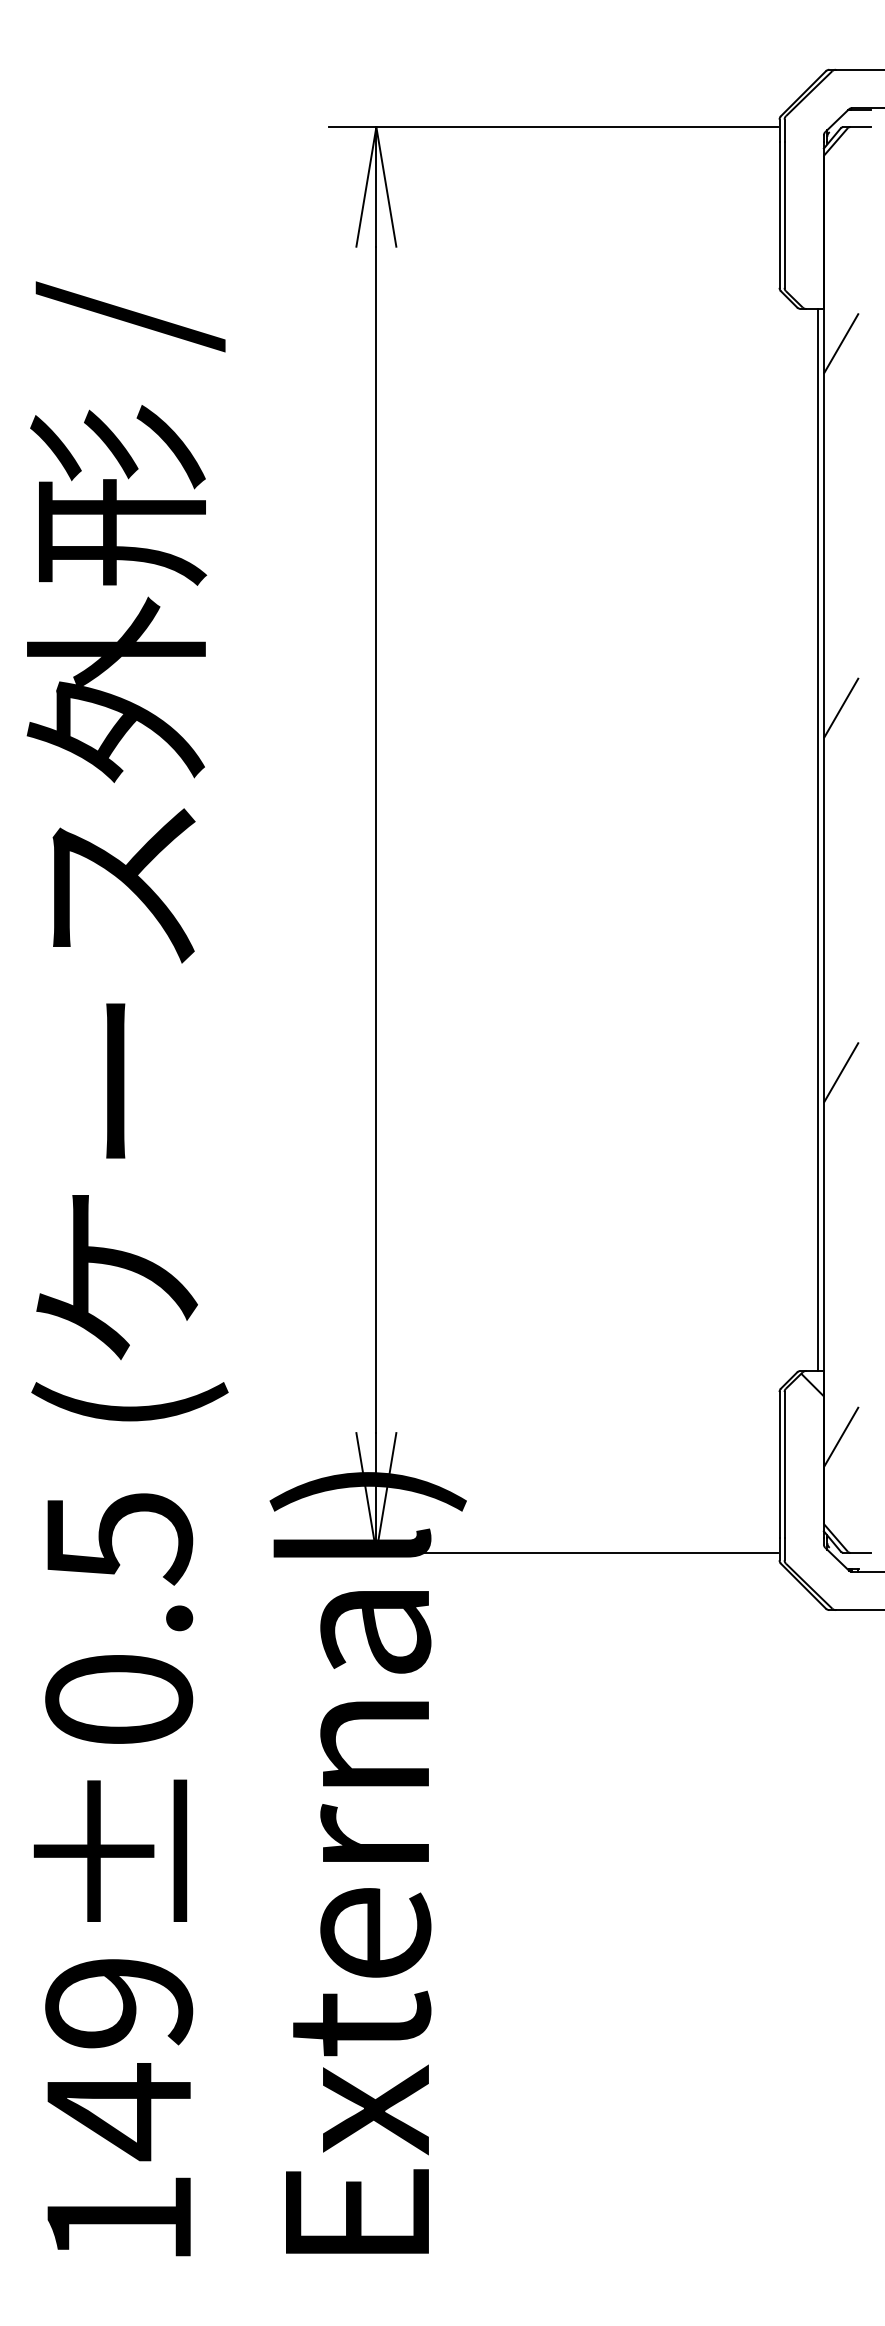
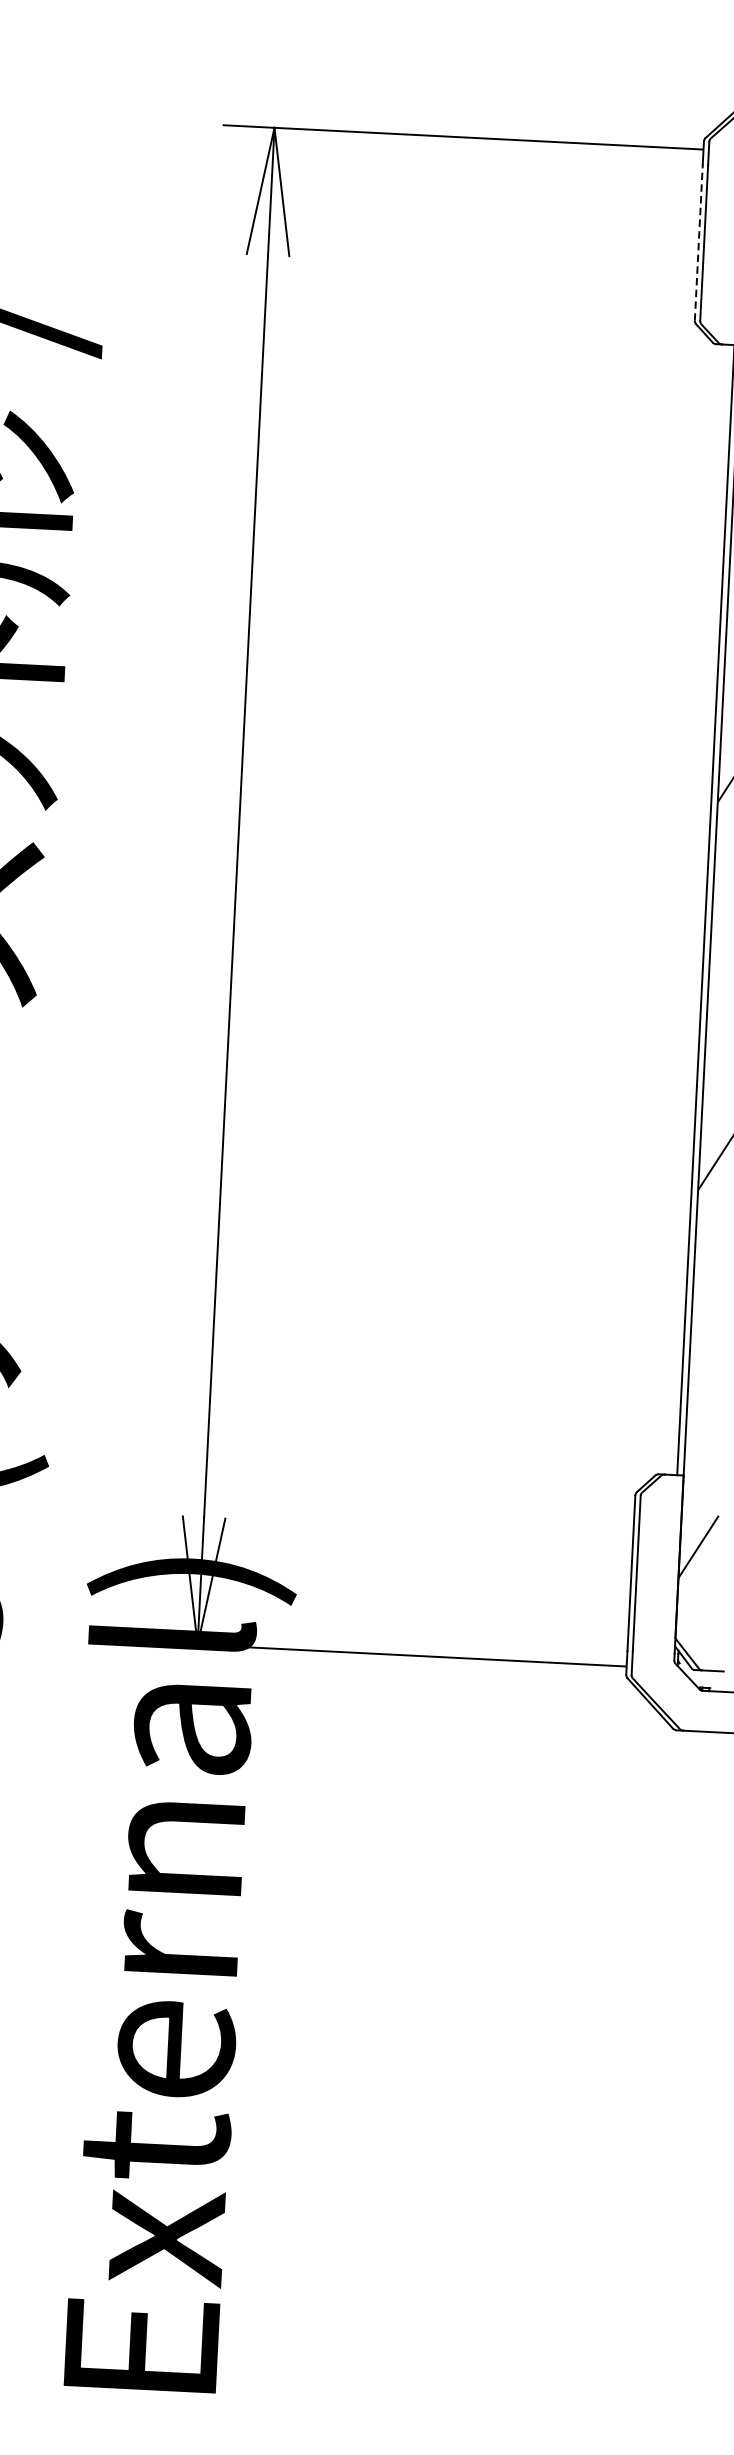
line: (779, 214) -> (698, 242), solid -> dashed
hatch: (812, 1384) -> (670, 1489), removed

